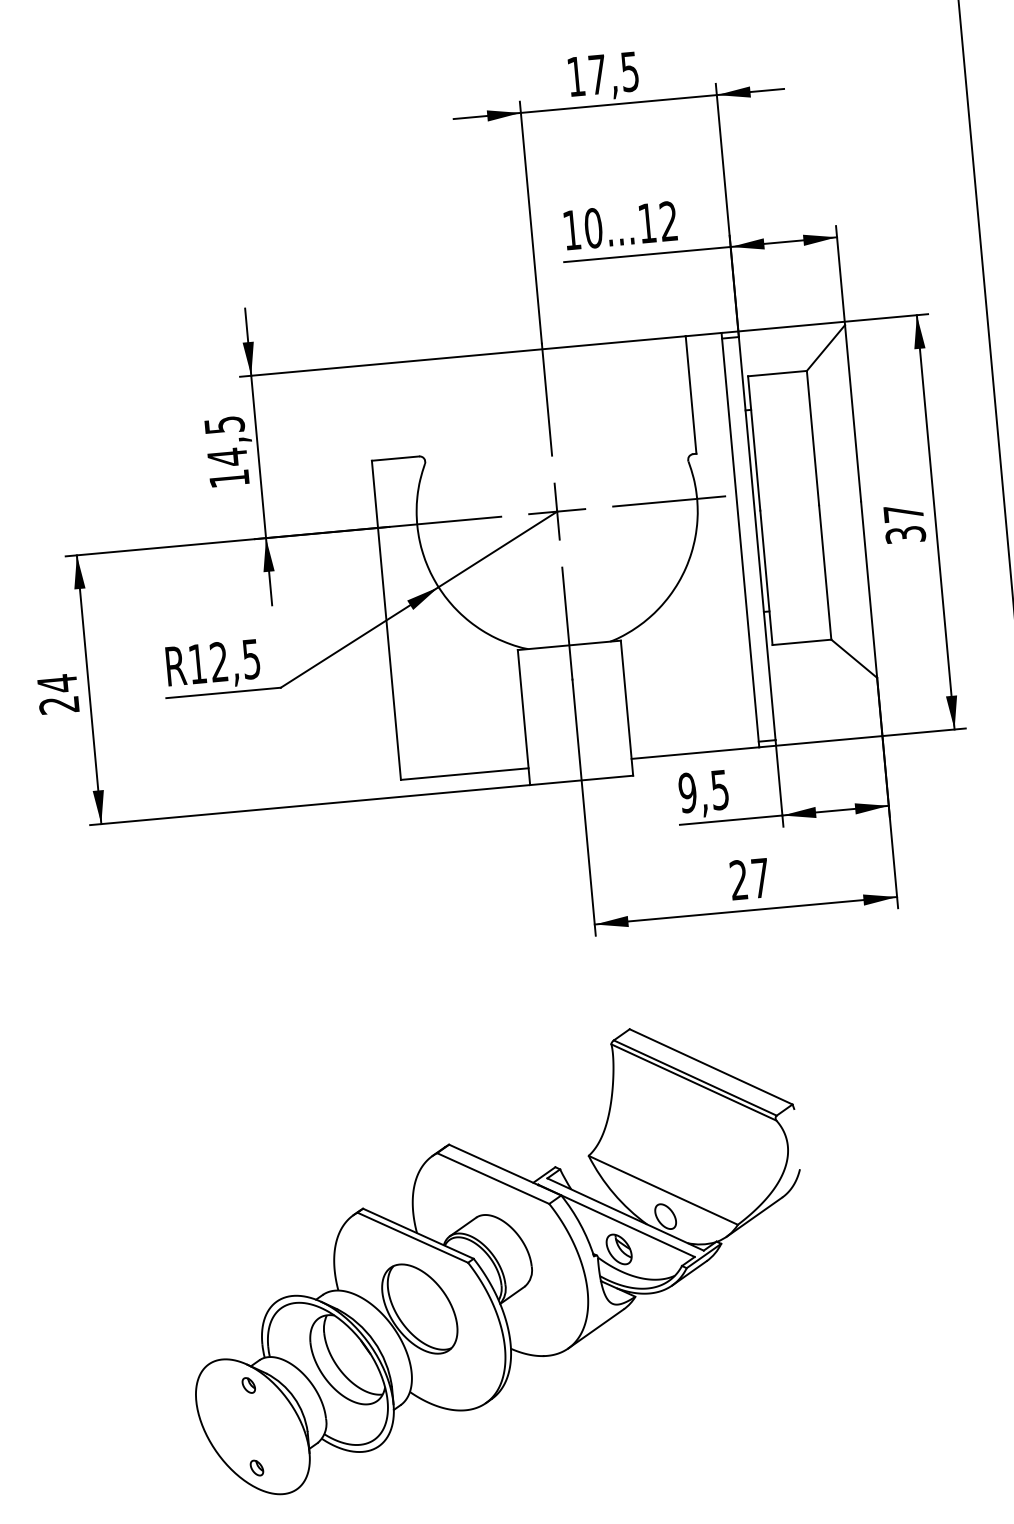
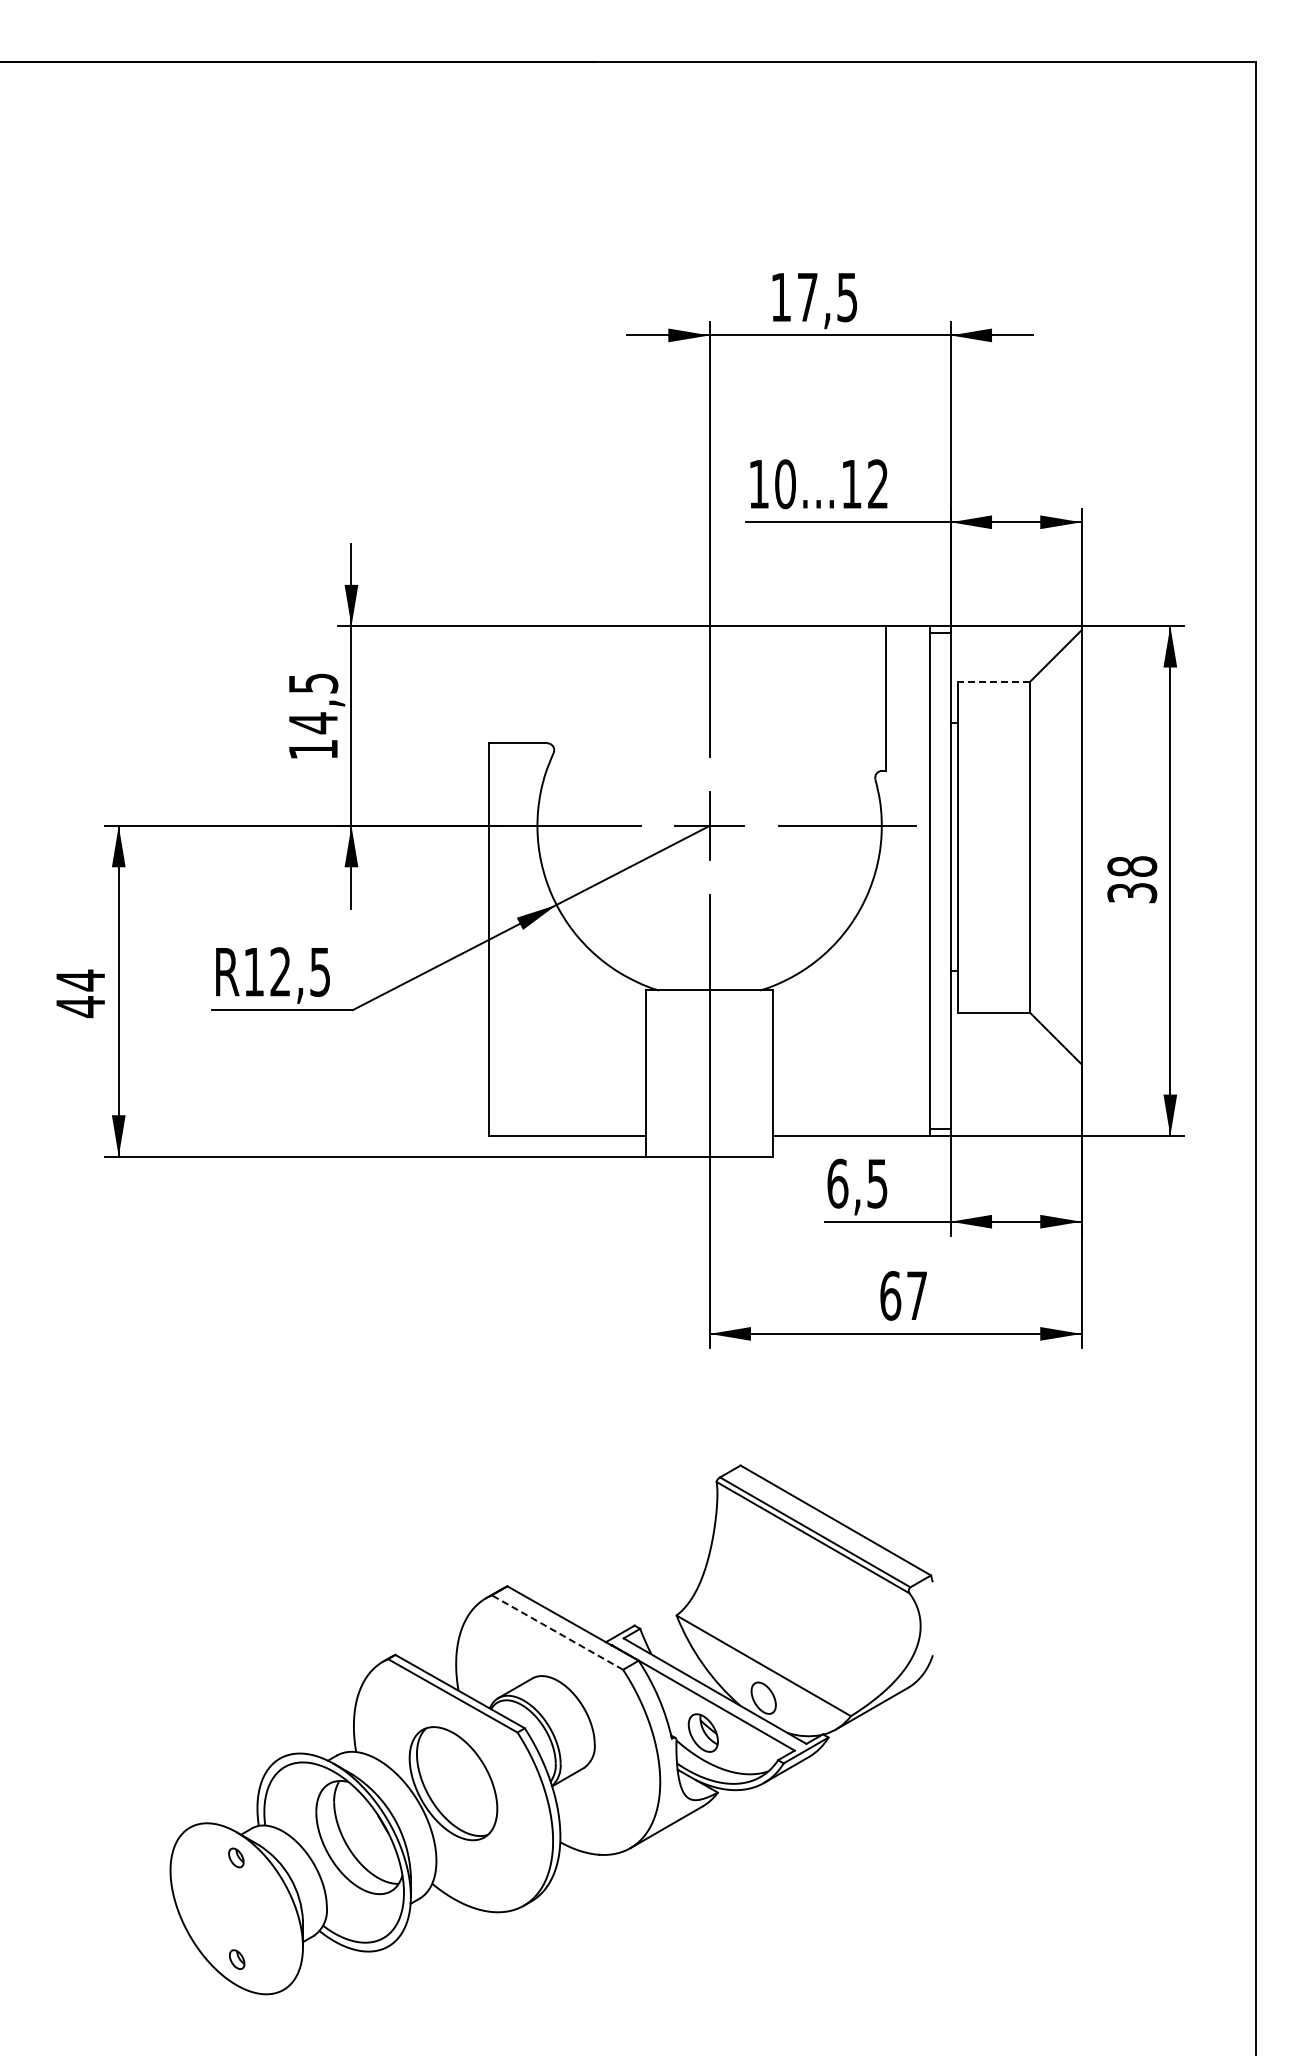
line: (777, 374) -> (993, 682), solid -> dashed
text: (903, 513) -> (1132, 866), 37 -> 38
text: (58, 705) -> (79, 1007), 24 -> 44
text: (687, 792) -> (837, 1183), 9,5 -> 6,5
text: (738, 879) -> (890, 1295), 27 -> 67
line: (493, 1178) -> (557, 1632), solid -> dashed

